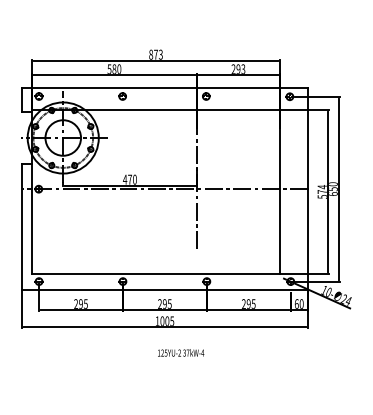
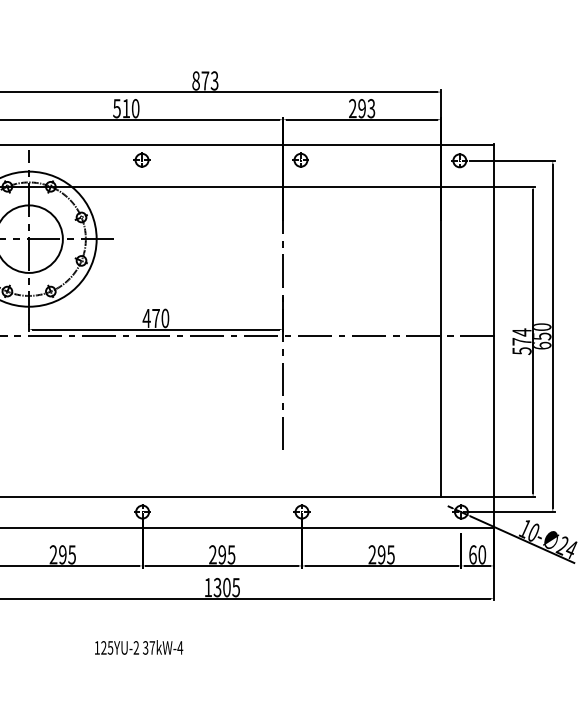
text: (114, 68) -> (126, 107), 580 -> 510
text: (162, 320) -> (217, 585), 1005 -> 1305
text: (181, 352) -> (139, 646), moved

